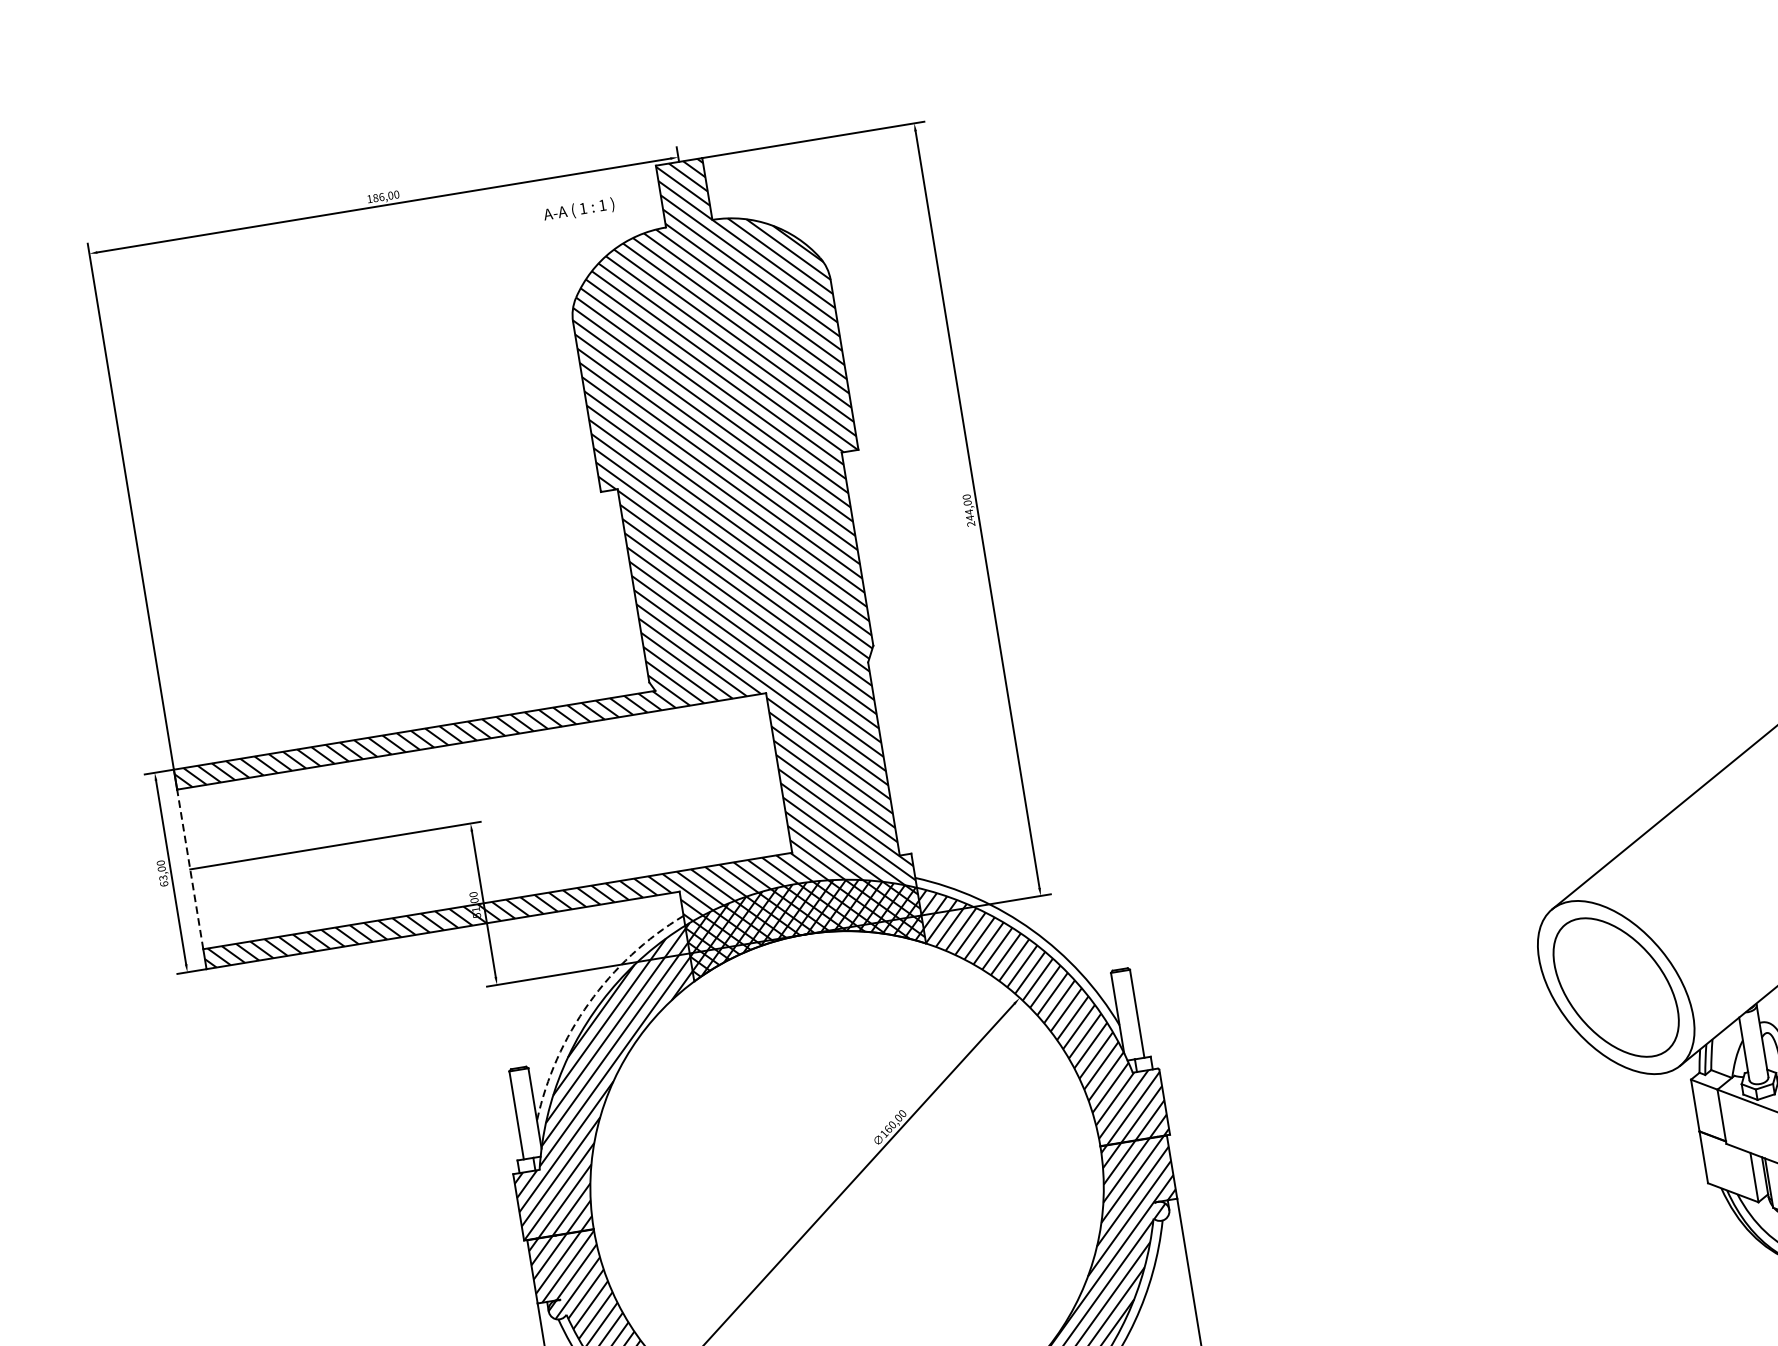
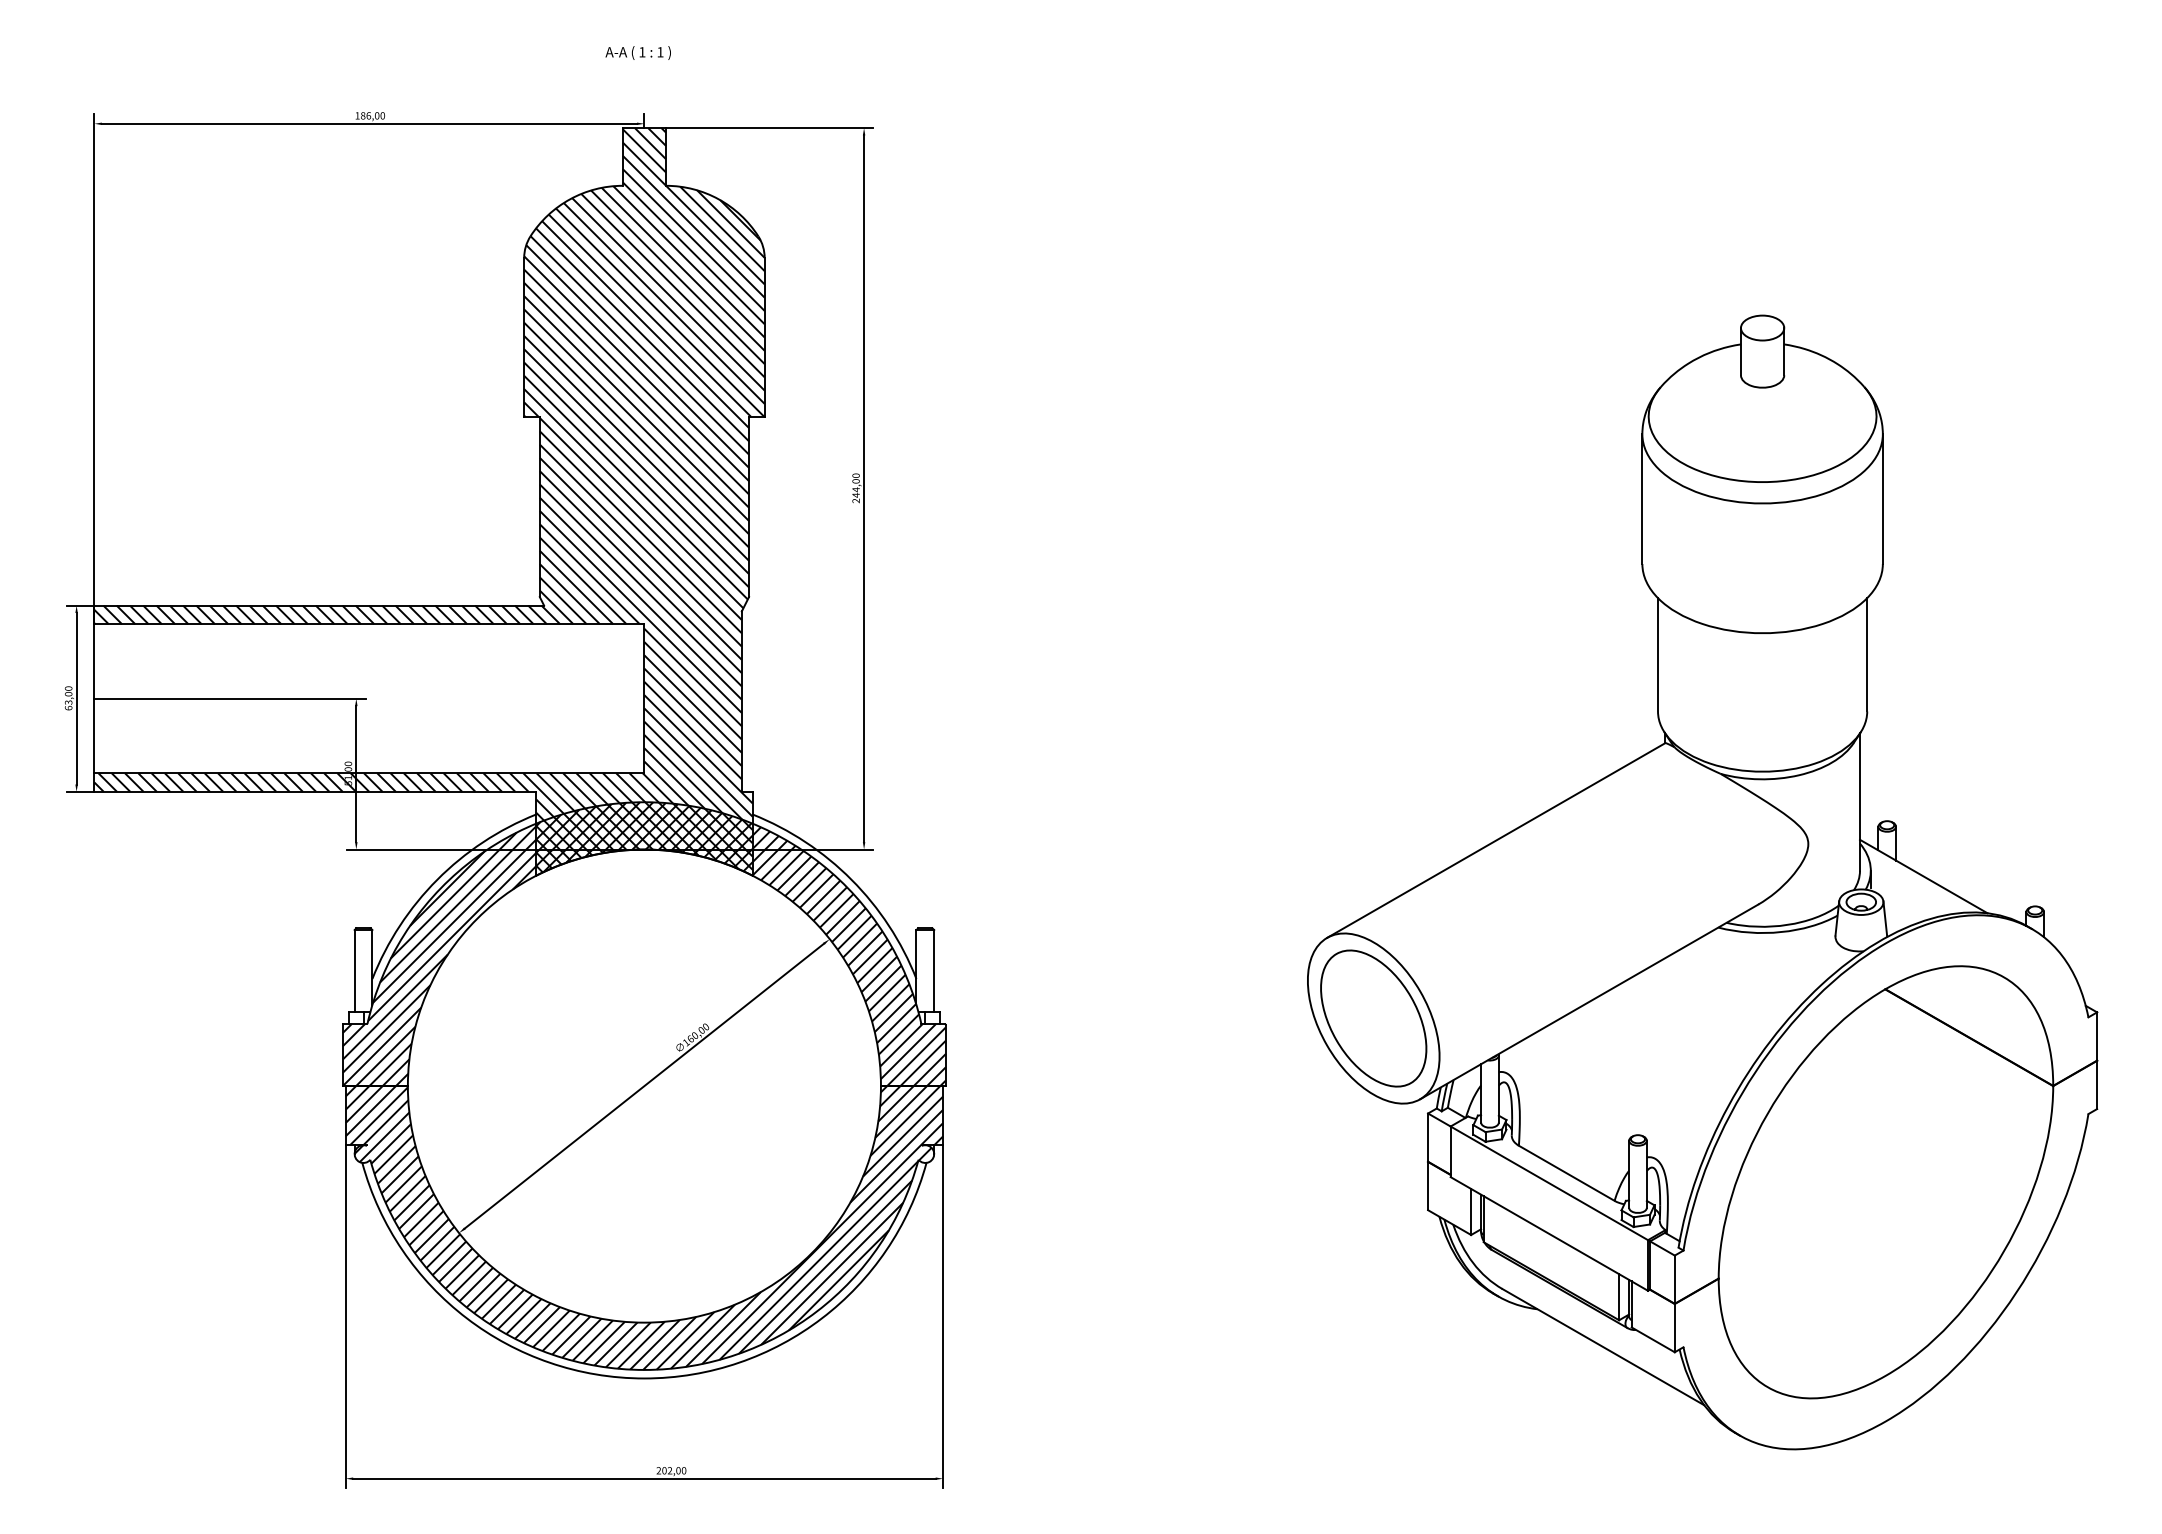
text: (578, 209) -> (637, 52), moved
line: (190, 869) -> (94, 698), dashed -> solid
arc: (589, 1002) -> (437, 879), dashed -> solid

